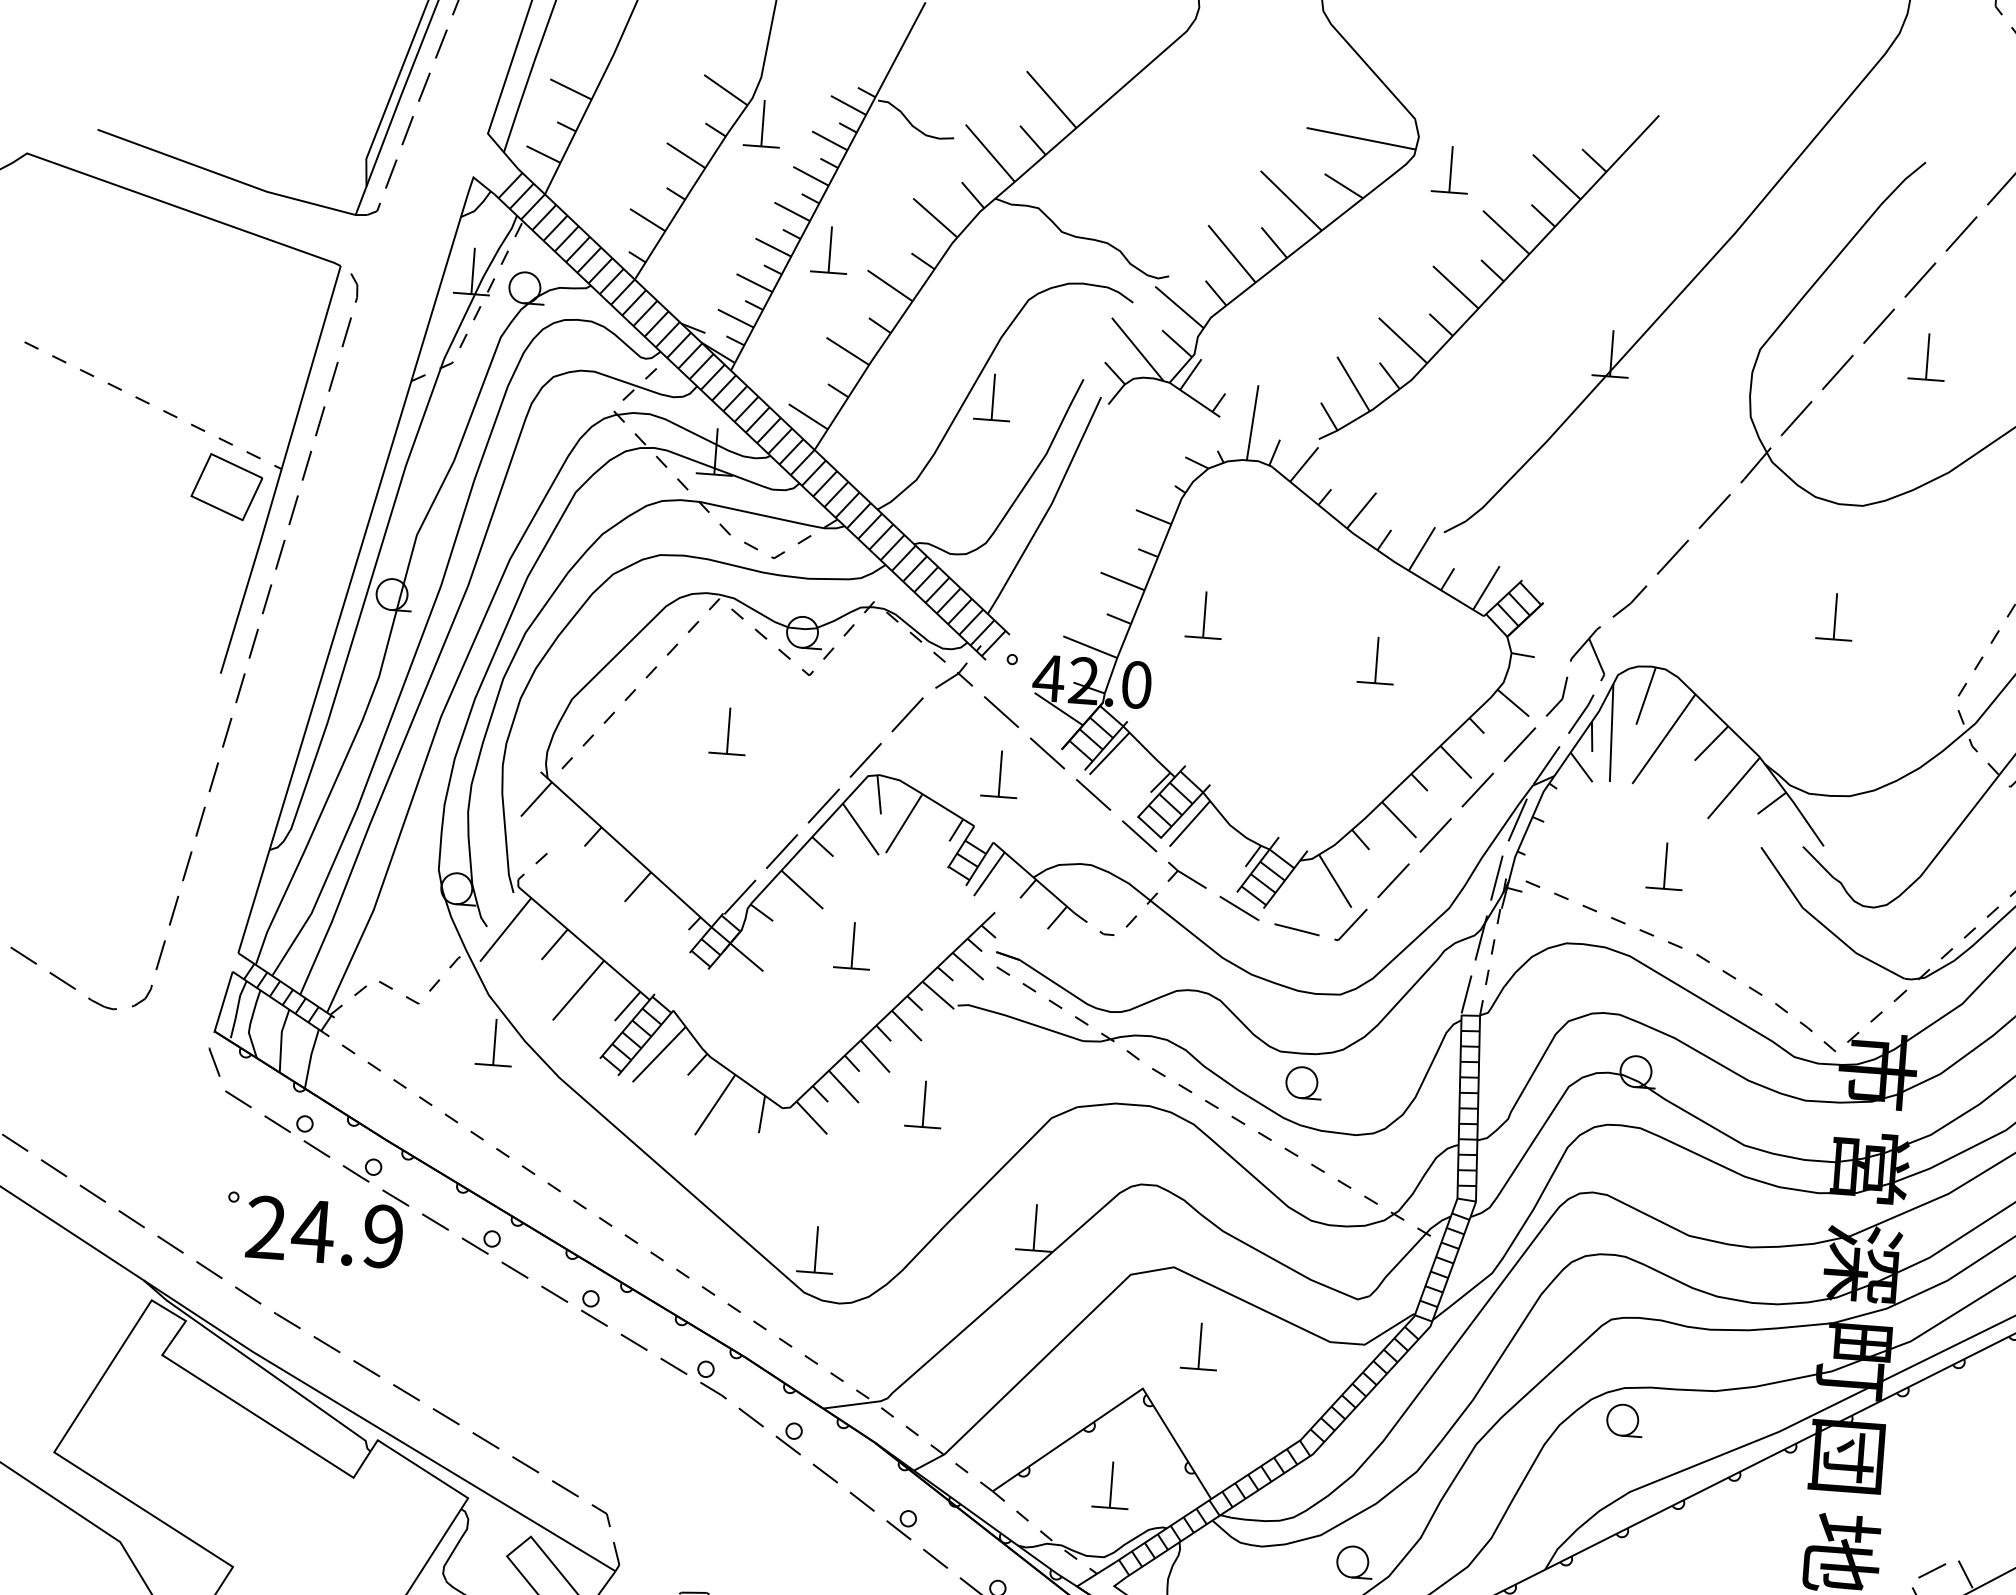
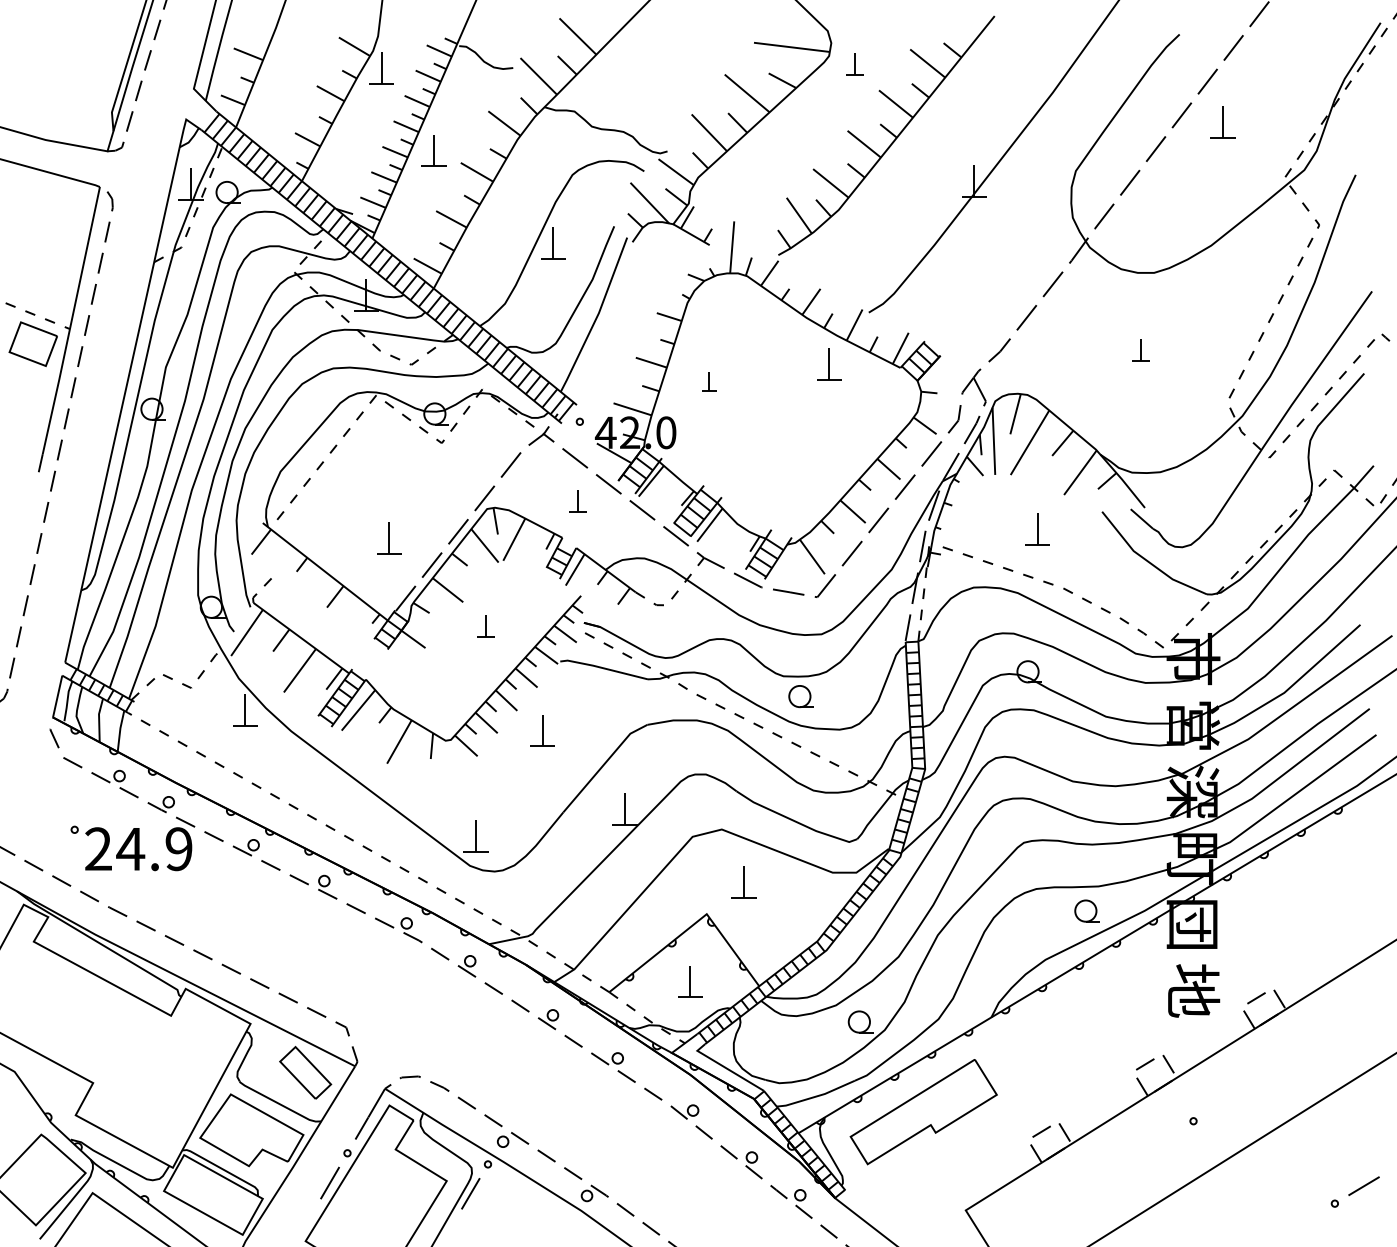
part: (1450, 170) -> (854, 64), size x0.7
part: (1927, 356) -> (1222, 122), moved
part: (1205, 615) -> (709, 381), size x0.6
part: (1834, 617) -> (1140, 350), size x0.7
part: (1376, 660) -> (829, 364), moved
part: (728, 731) -> (389, 538), moved
part: (1000, 775) -> (577, 501), size x0.7
part: (852, 946) -> (485, 626), size x0.7
part: (1623, 1419) -> (1086, 910), moved

